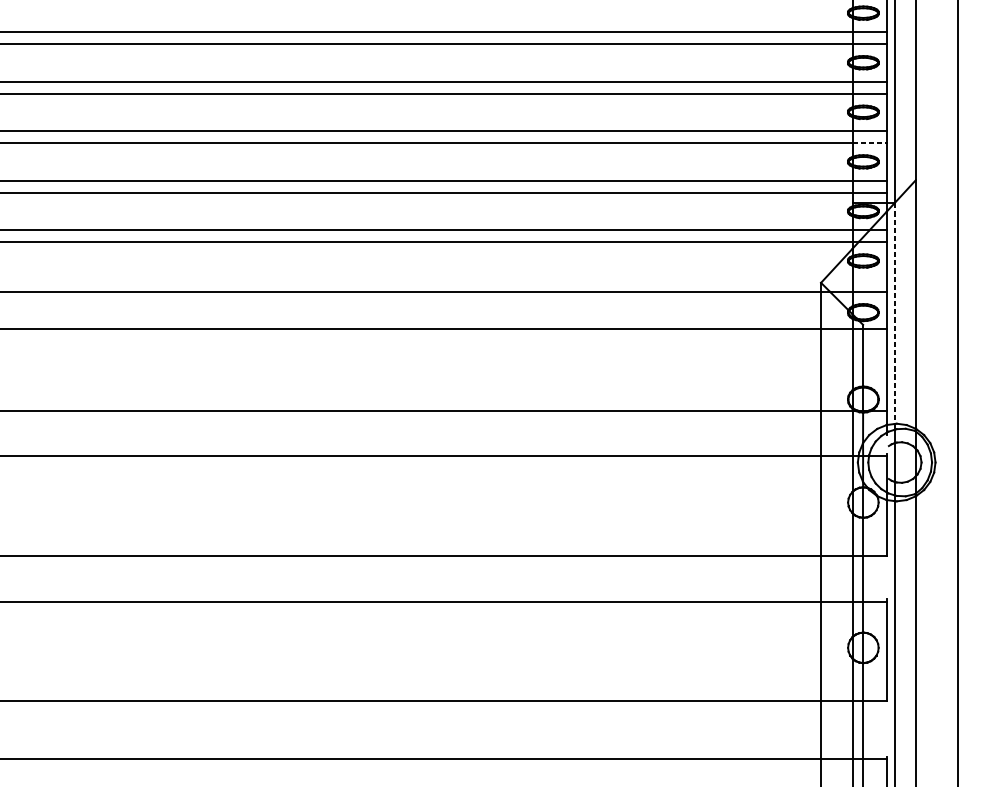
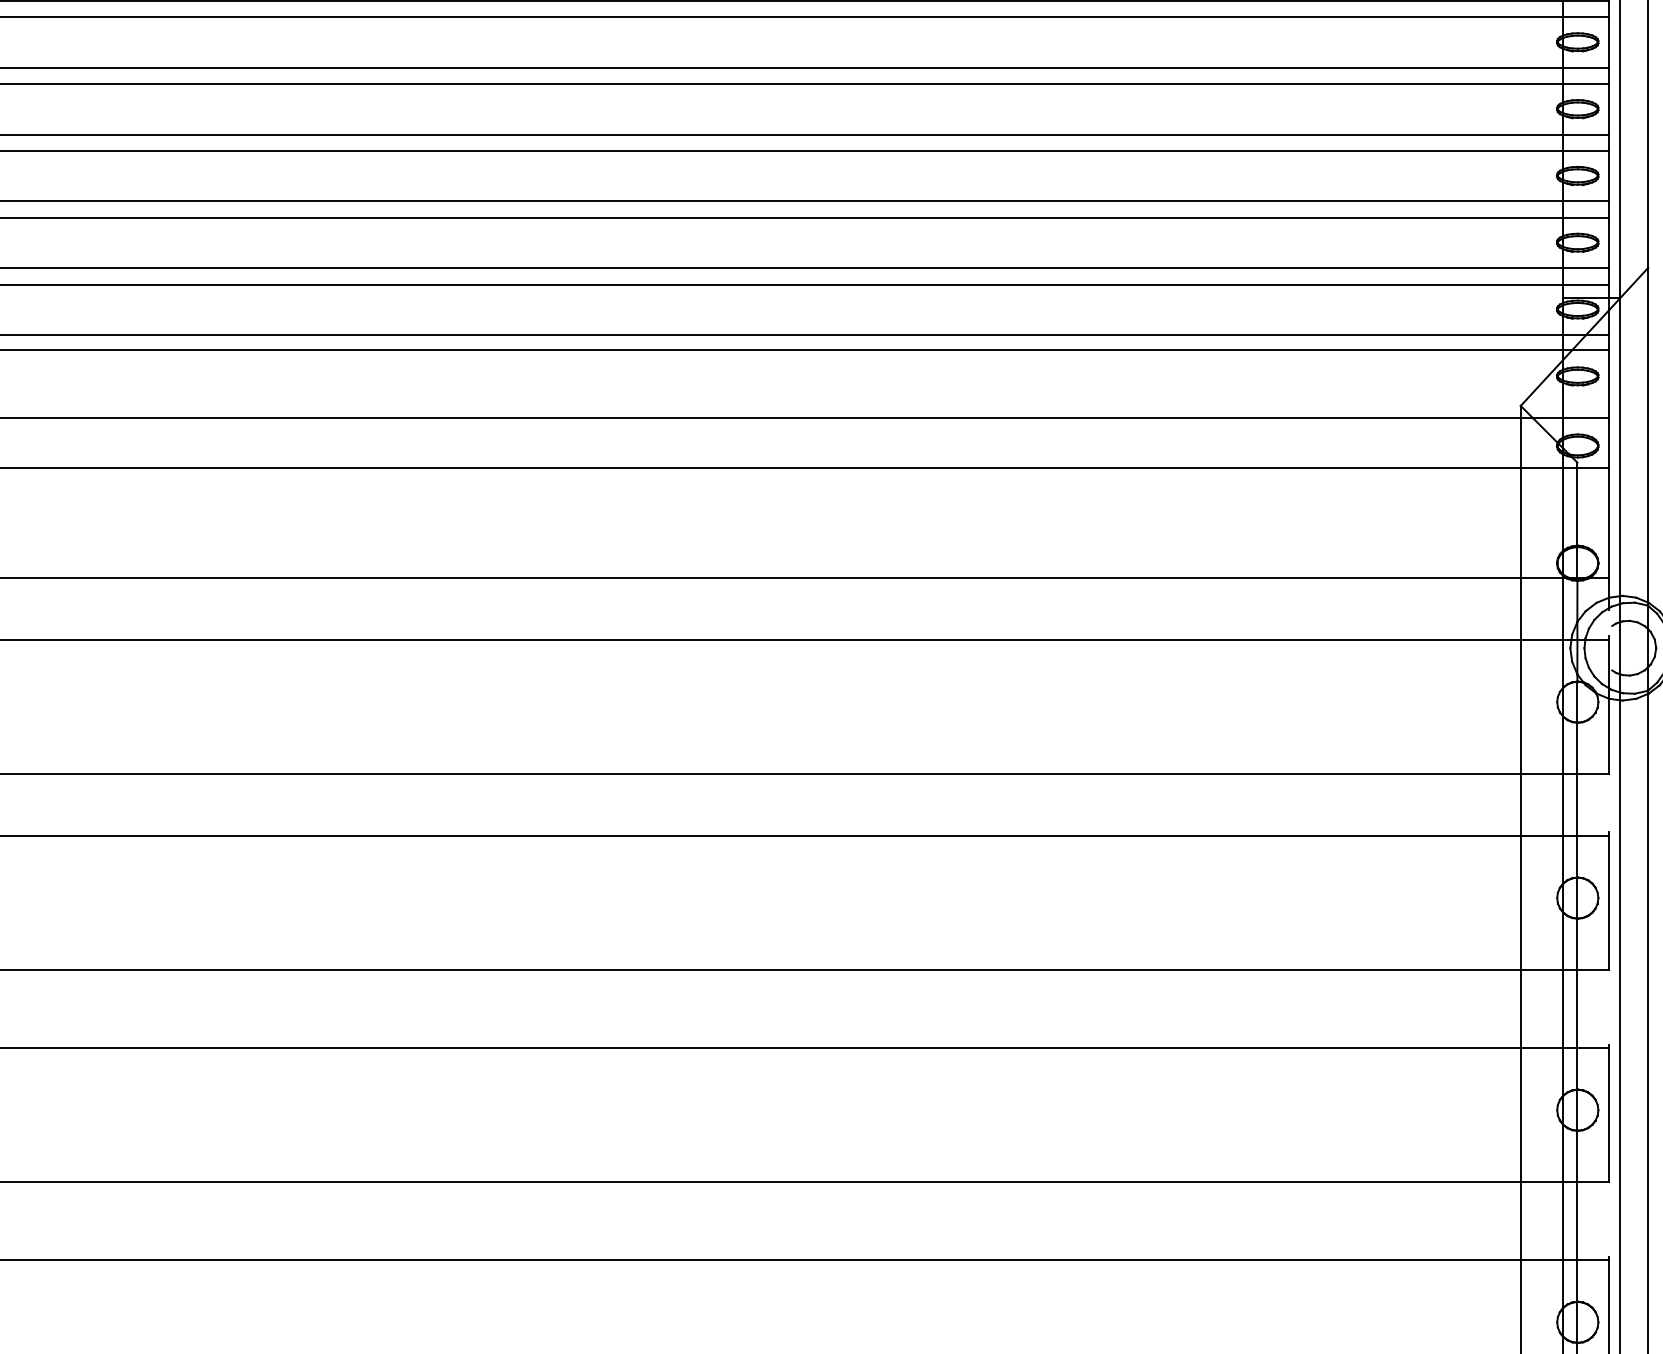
line: (869, 143) -> (1586, 217), dashed -> solid
line: (894, 313) -> (1619, 447), dashed -> solid

